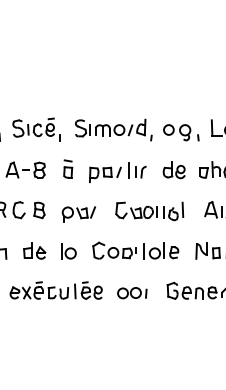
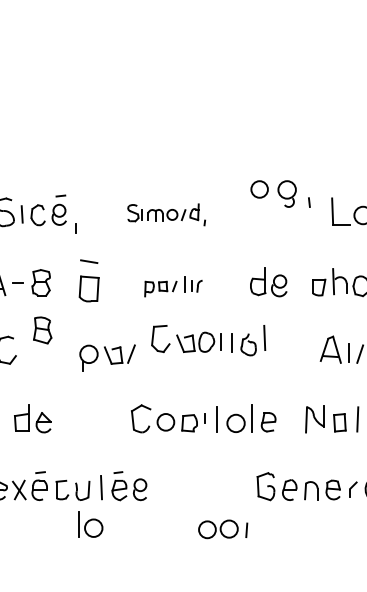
part: (113, 129) -> (166, 213), size x0.6
part: (181, 132) -> (280, 193), moved
part: (68, 168) -> (89, 279), size x1.4
part: (117, 172) -> (172, 286), size x0.6
part: (39, 210) -> (42, 330), moved
part: (149, 211) -> (208, 340), moved
part: (68, 251) -> (89, 524), moved
part: (132, 293) -> (223, 529), moved

